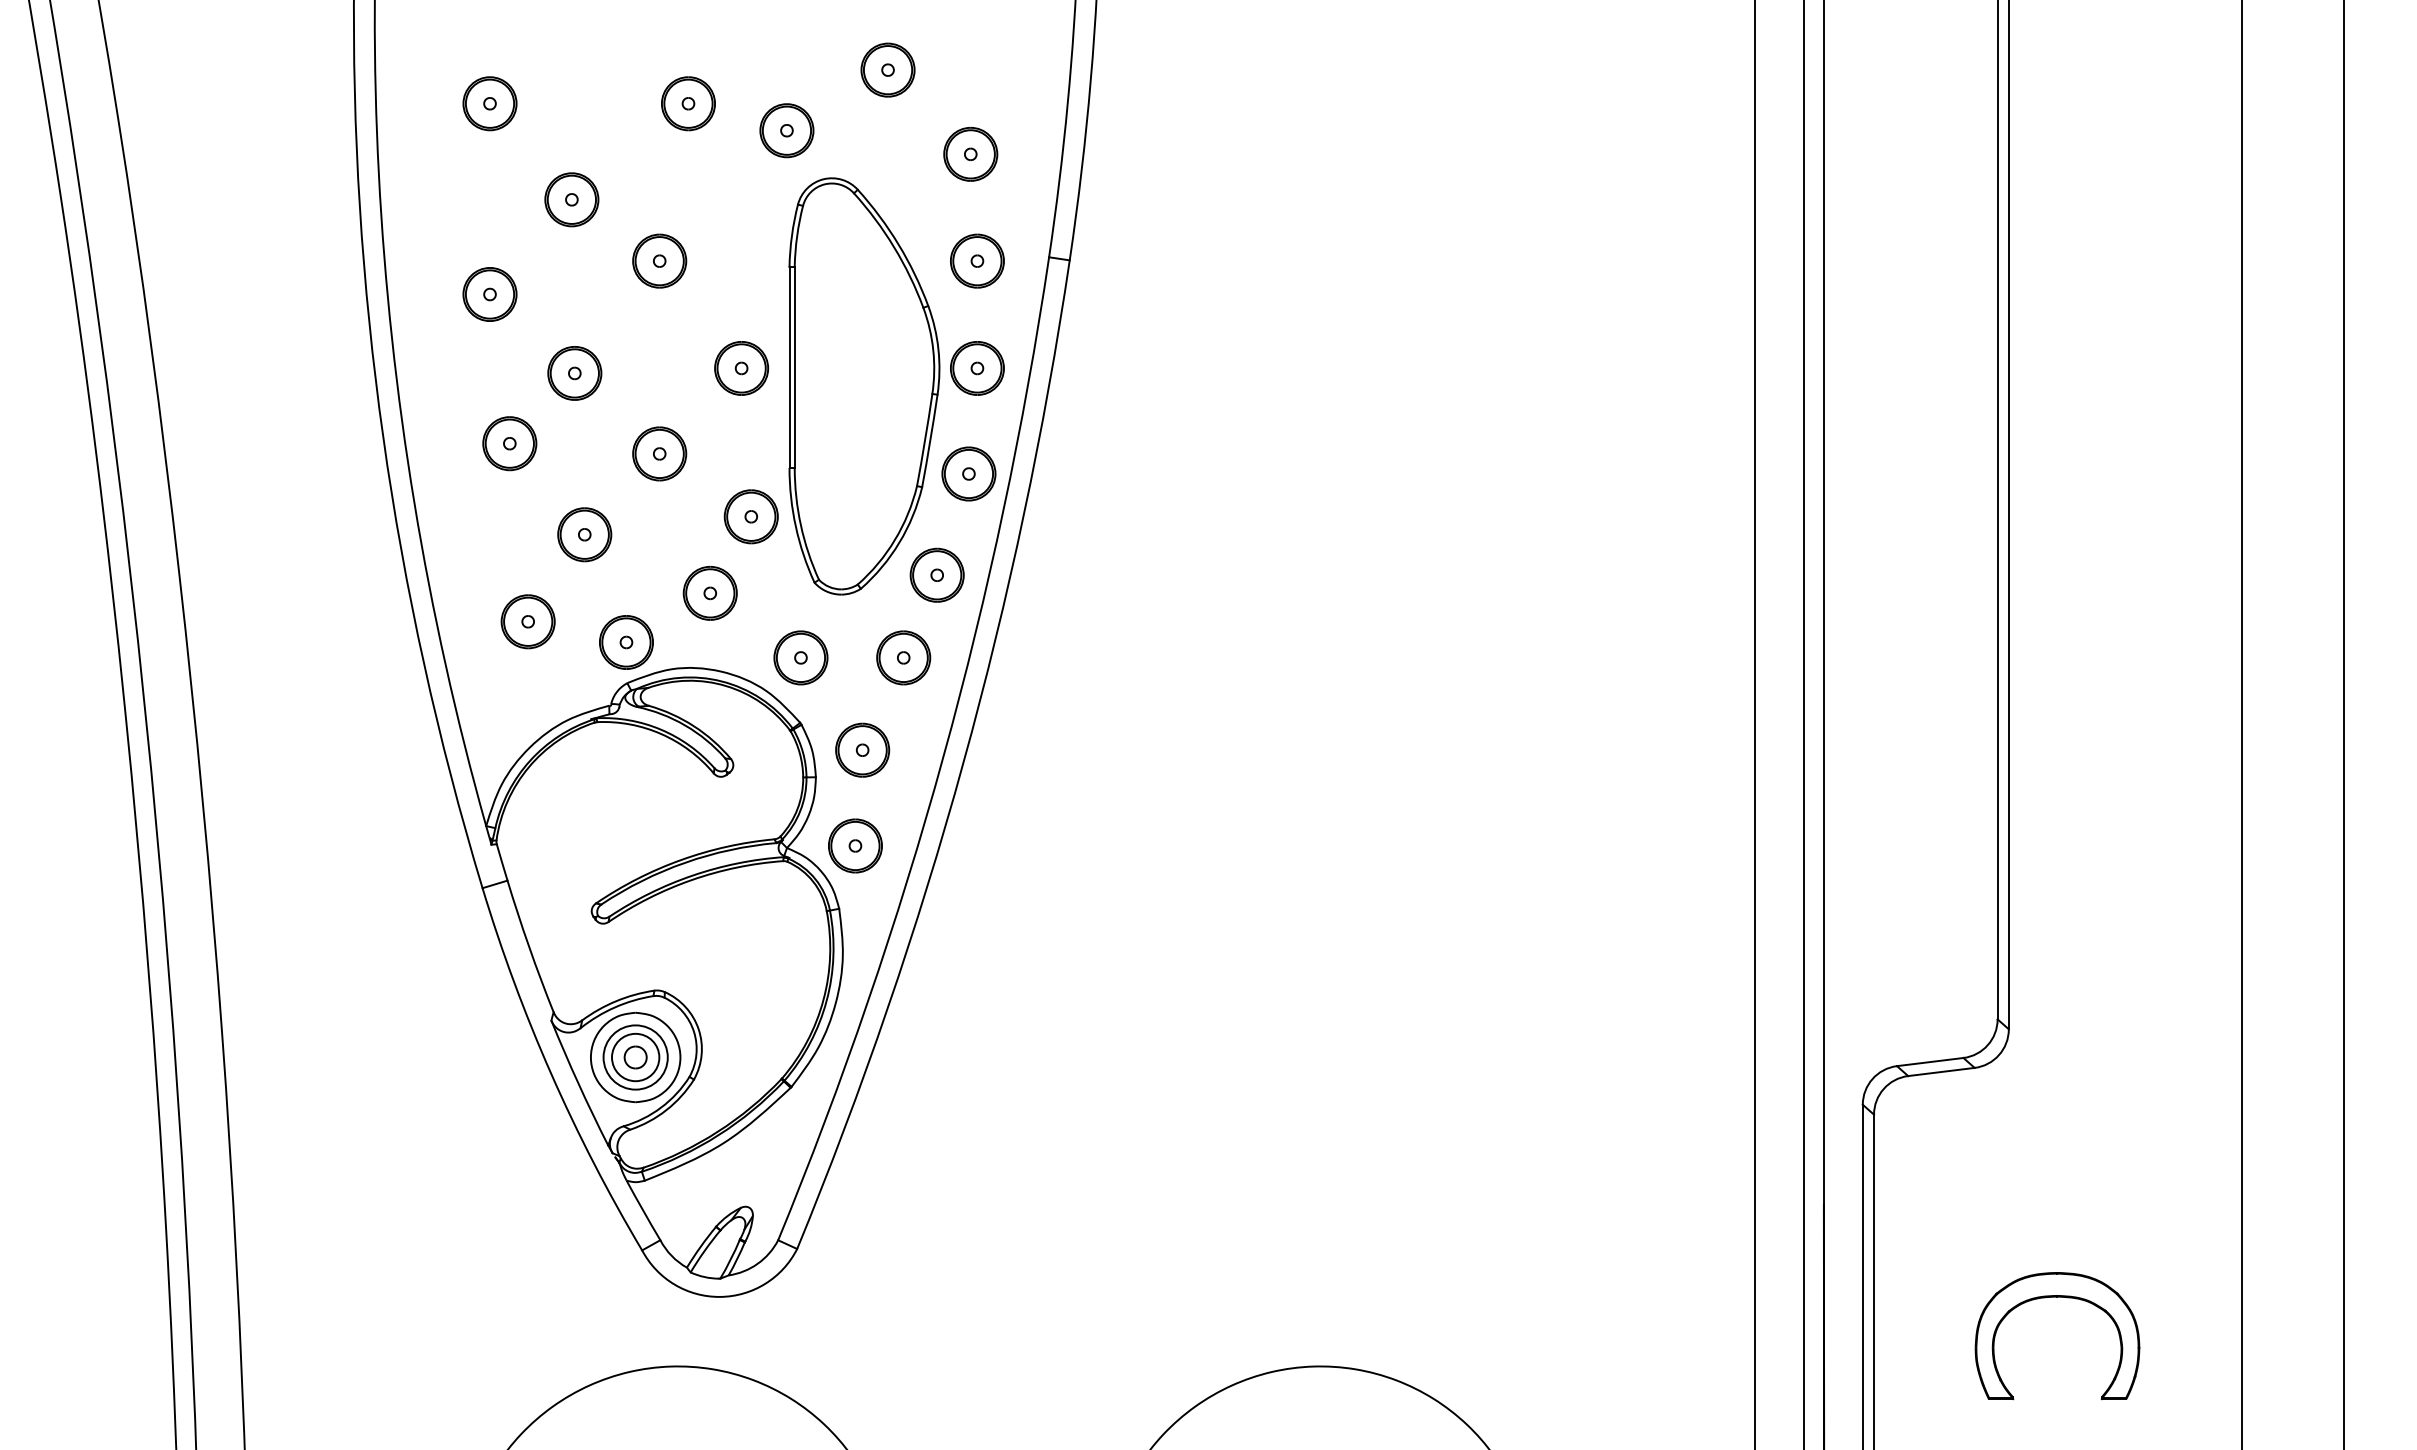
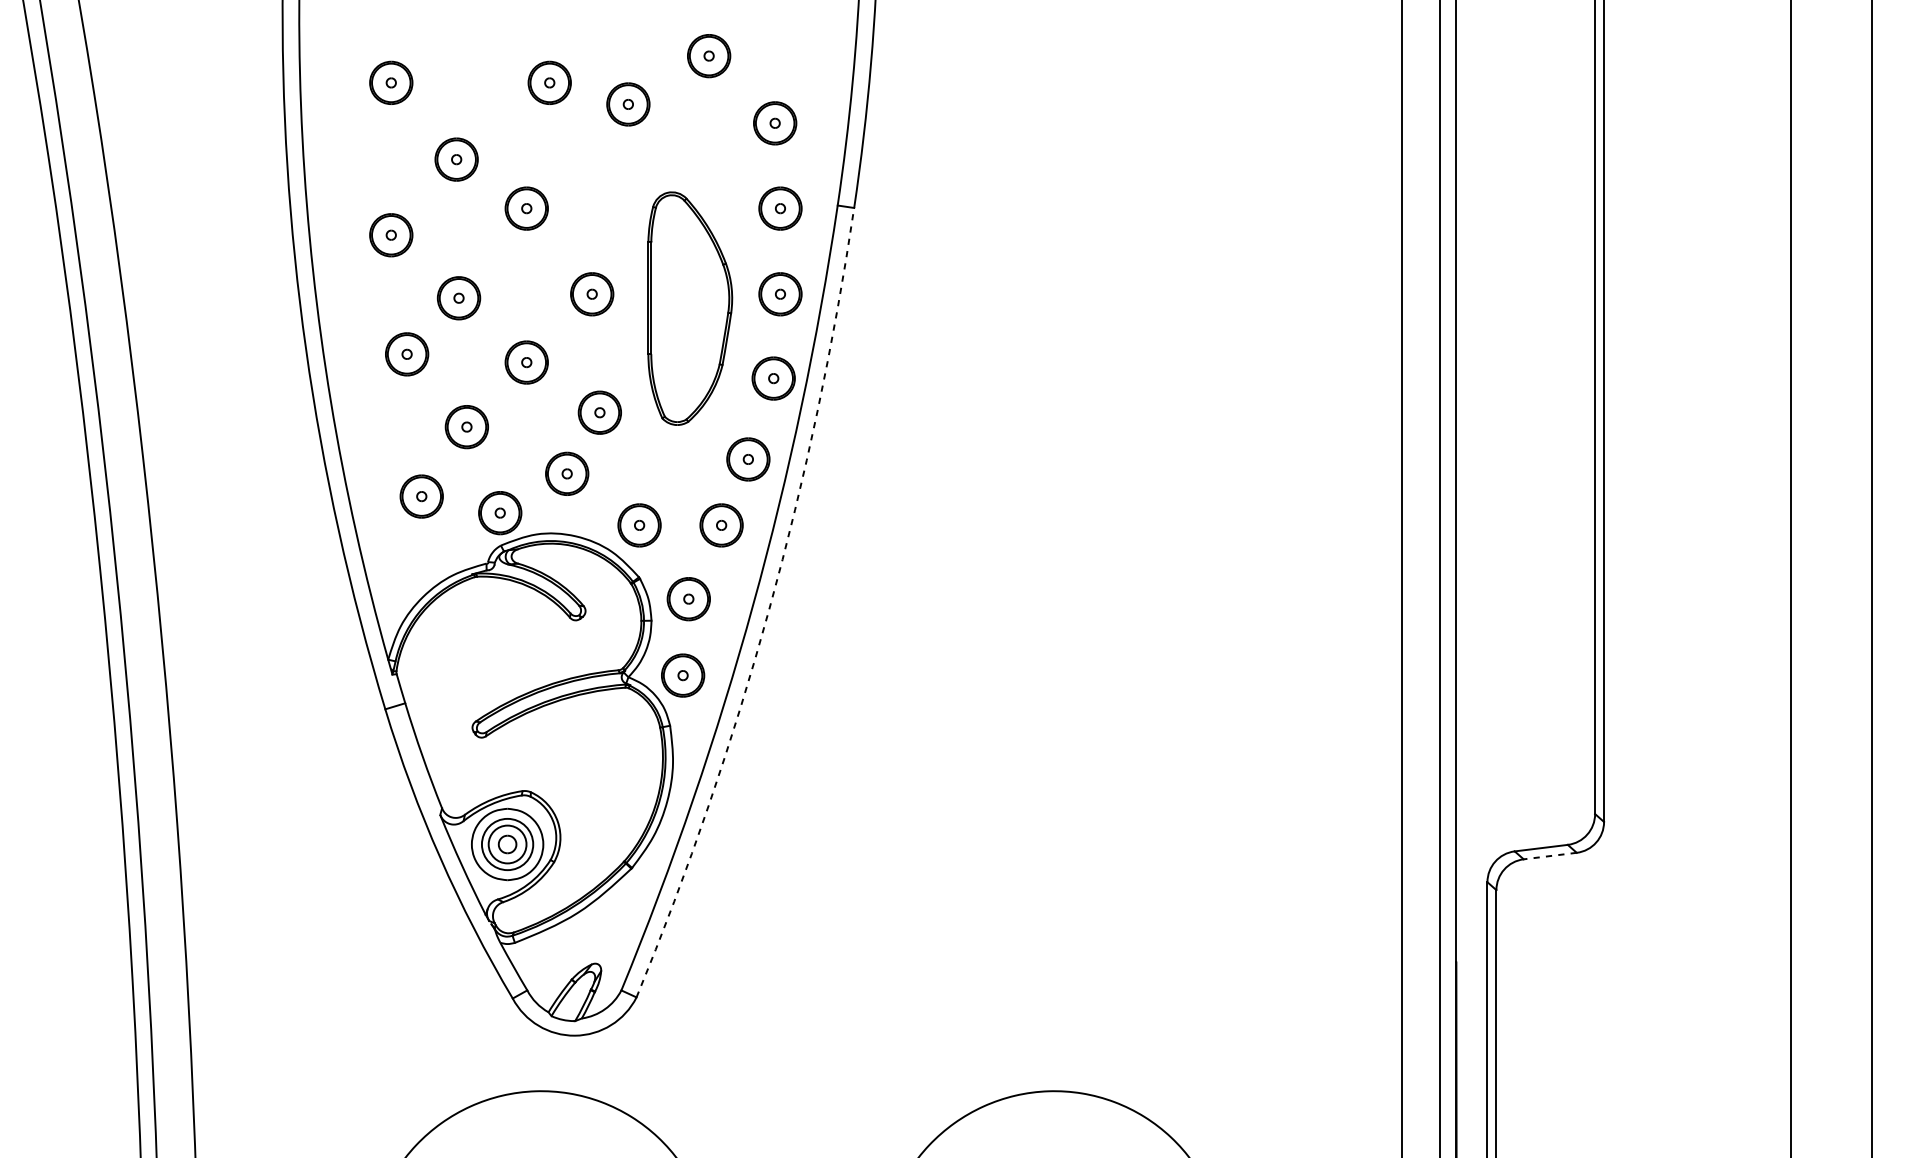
part: (864, 386) -> (690, 308), size x0.7
arc: (963, 762) -> (769, 608), solid -> dashed
line: (1940, 1072) -> (1549, 856), solid -> dashed
part: (2057, 1297) -> (1642, 1036), removed

